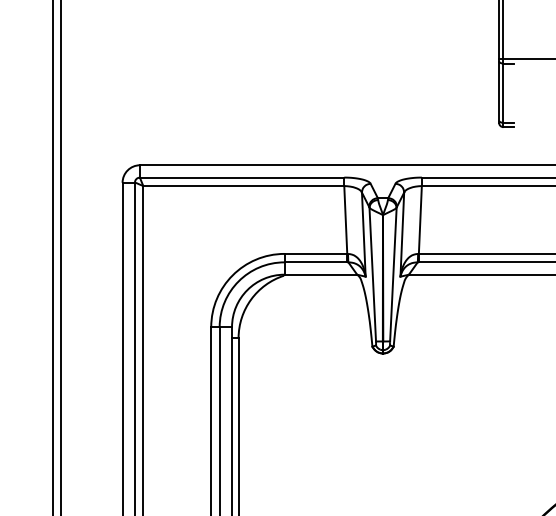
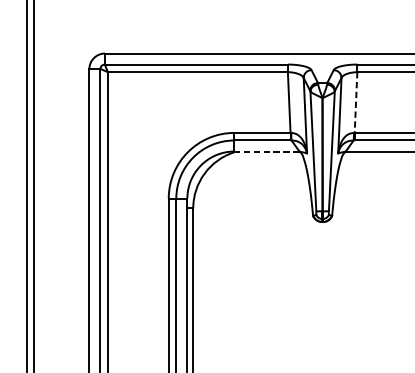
line: (420, 219) -> (356, 102), solid -> dashed
line: (320, 274) -> (266, 151), solid -> dashed

